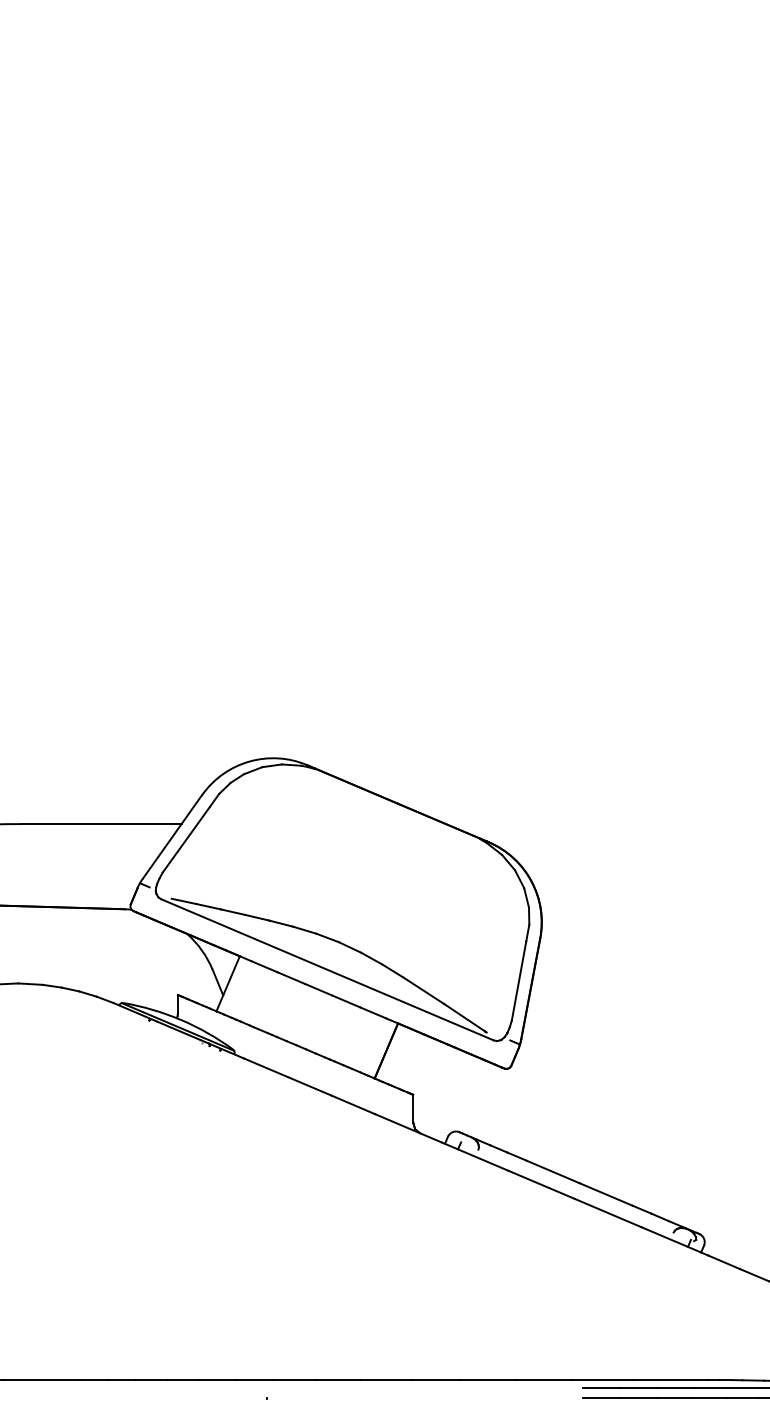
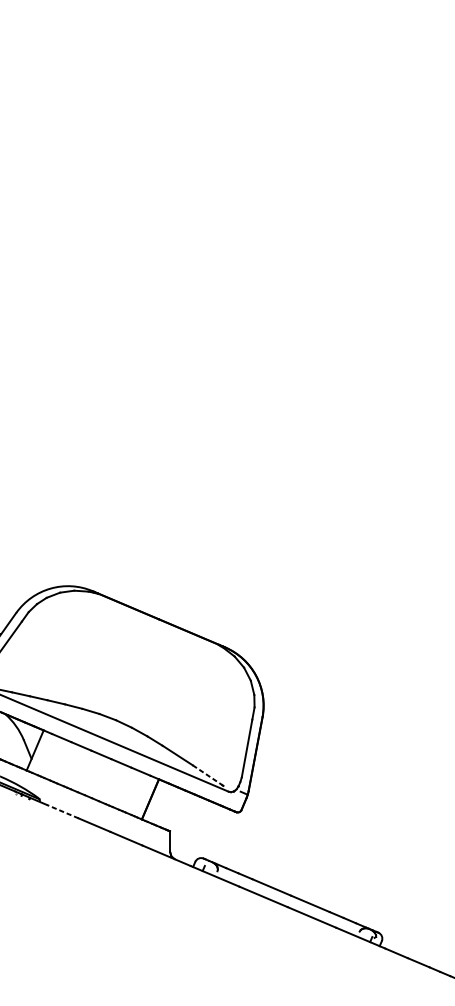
line: (465, 1017) -> (208, 775), solid -> dashed
line: (266, 1067) -> (63, 811), solid -> dashed

